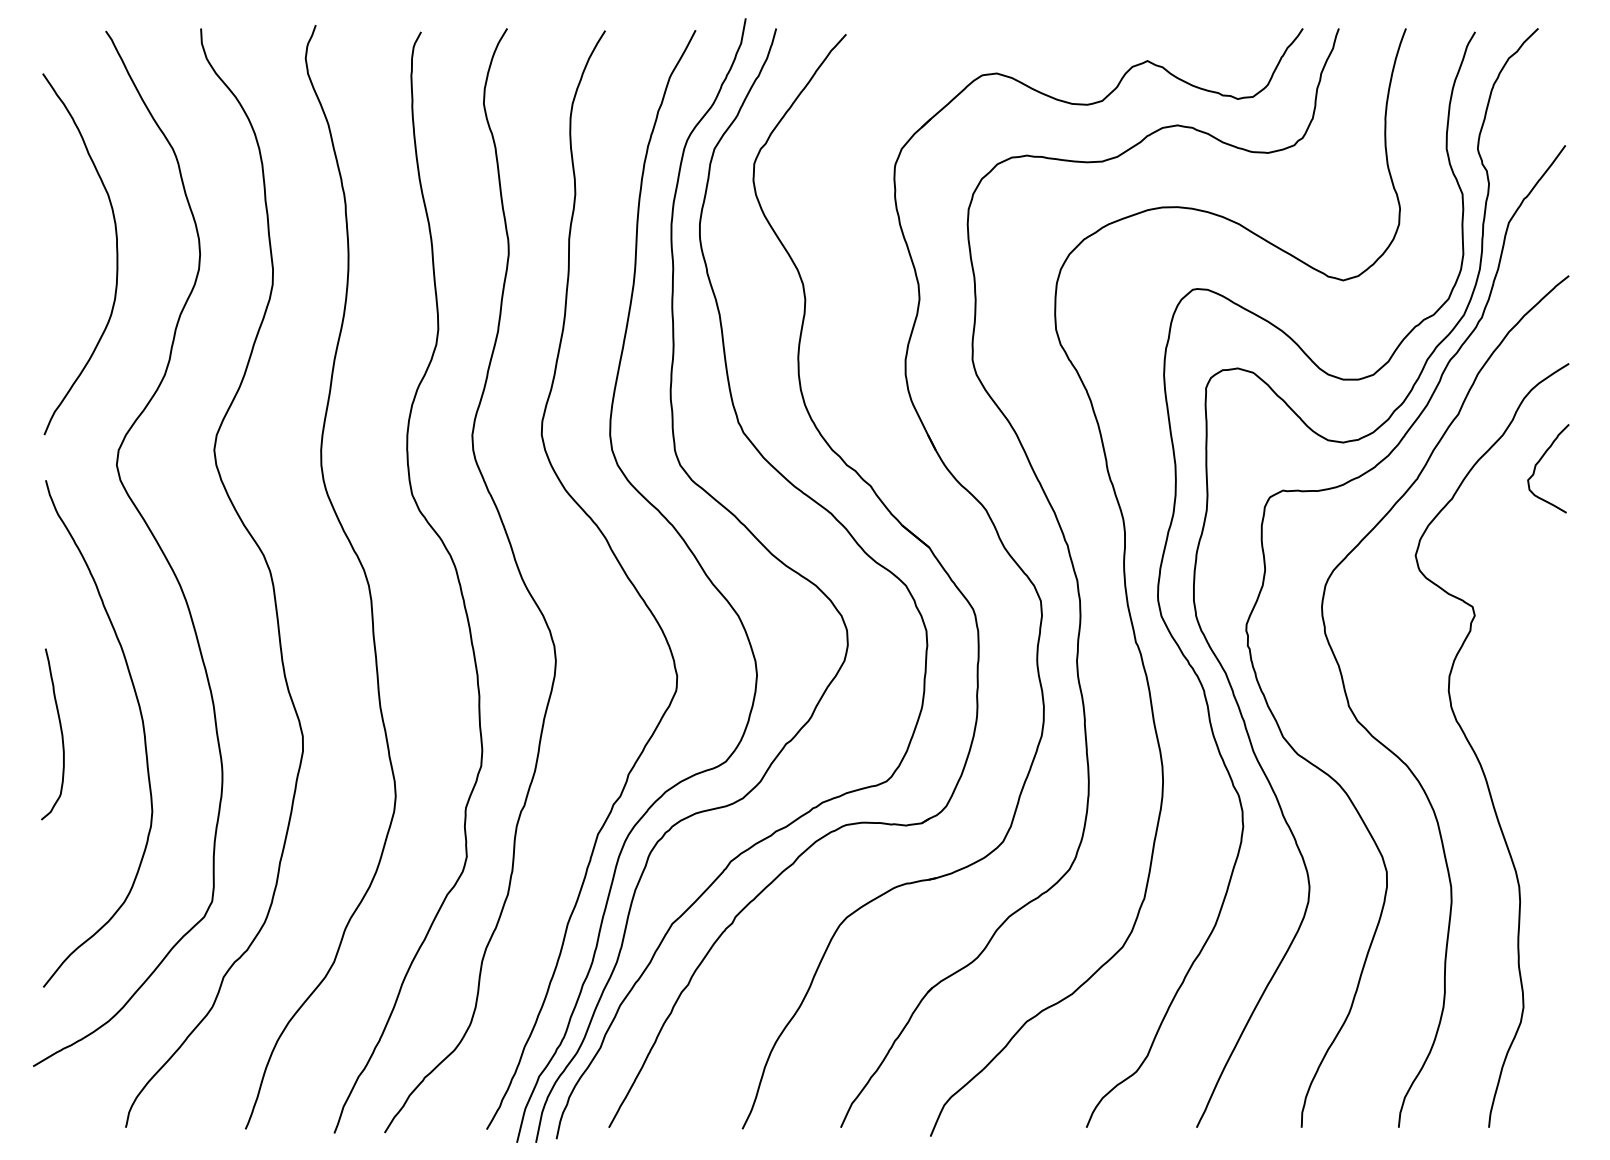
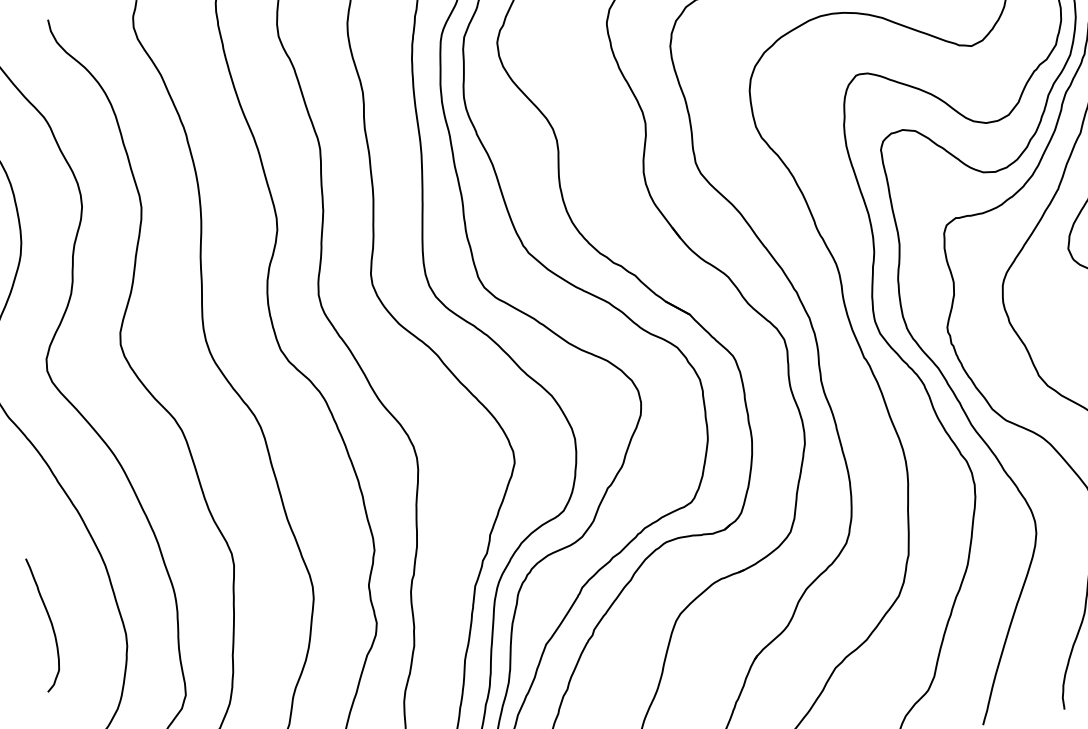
curve: (60, 731) -> (49, 620), moved

